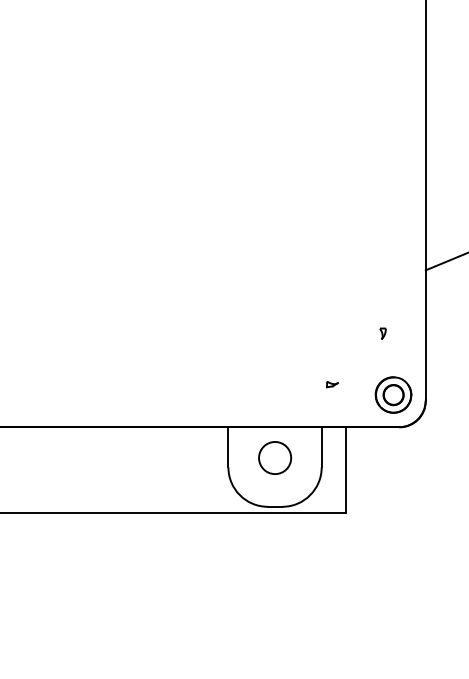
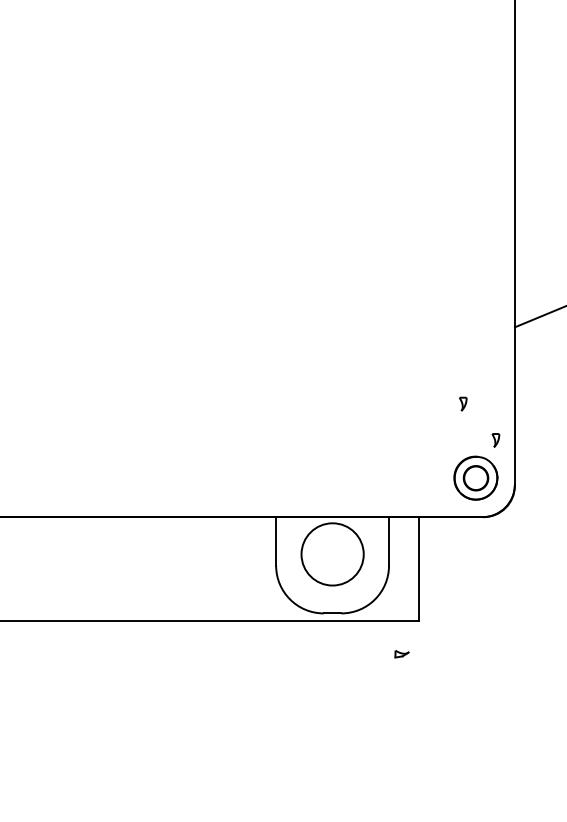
part: (409, 363) -> (495, 440), added
part: (332, 384) -> (402, 654), moved
circle: (275, 457) -> (333, 553), size x1.6

